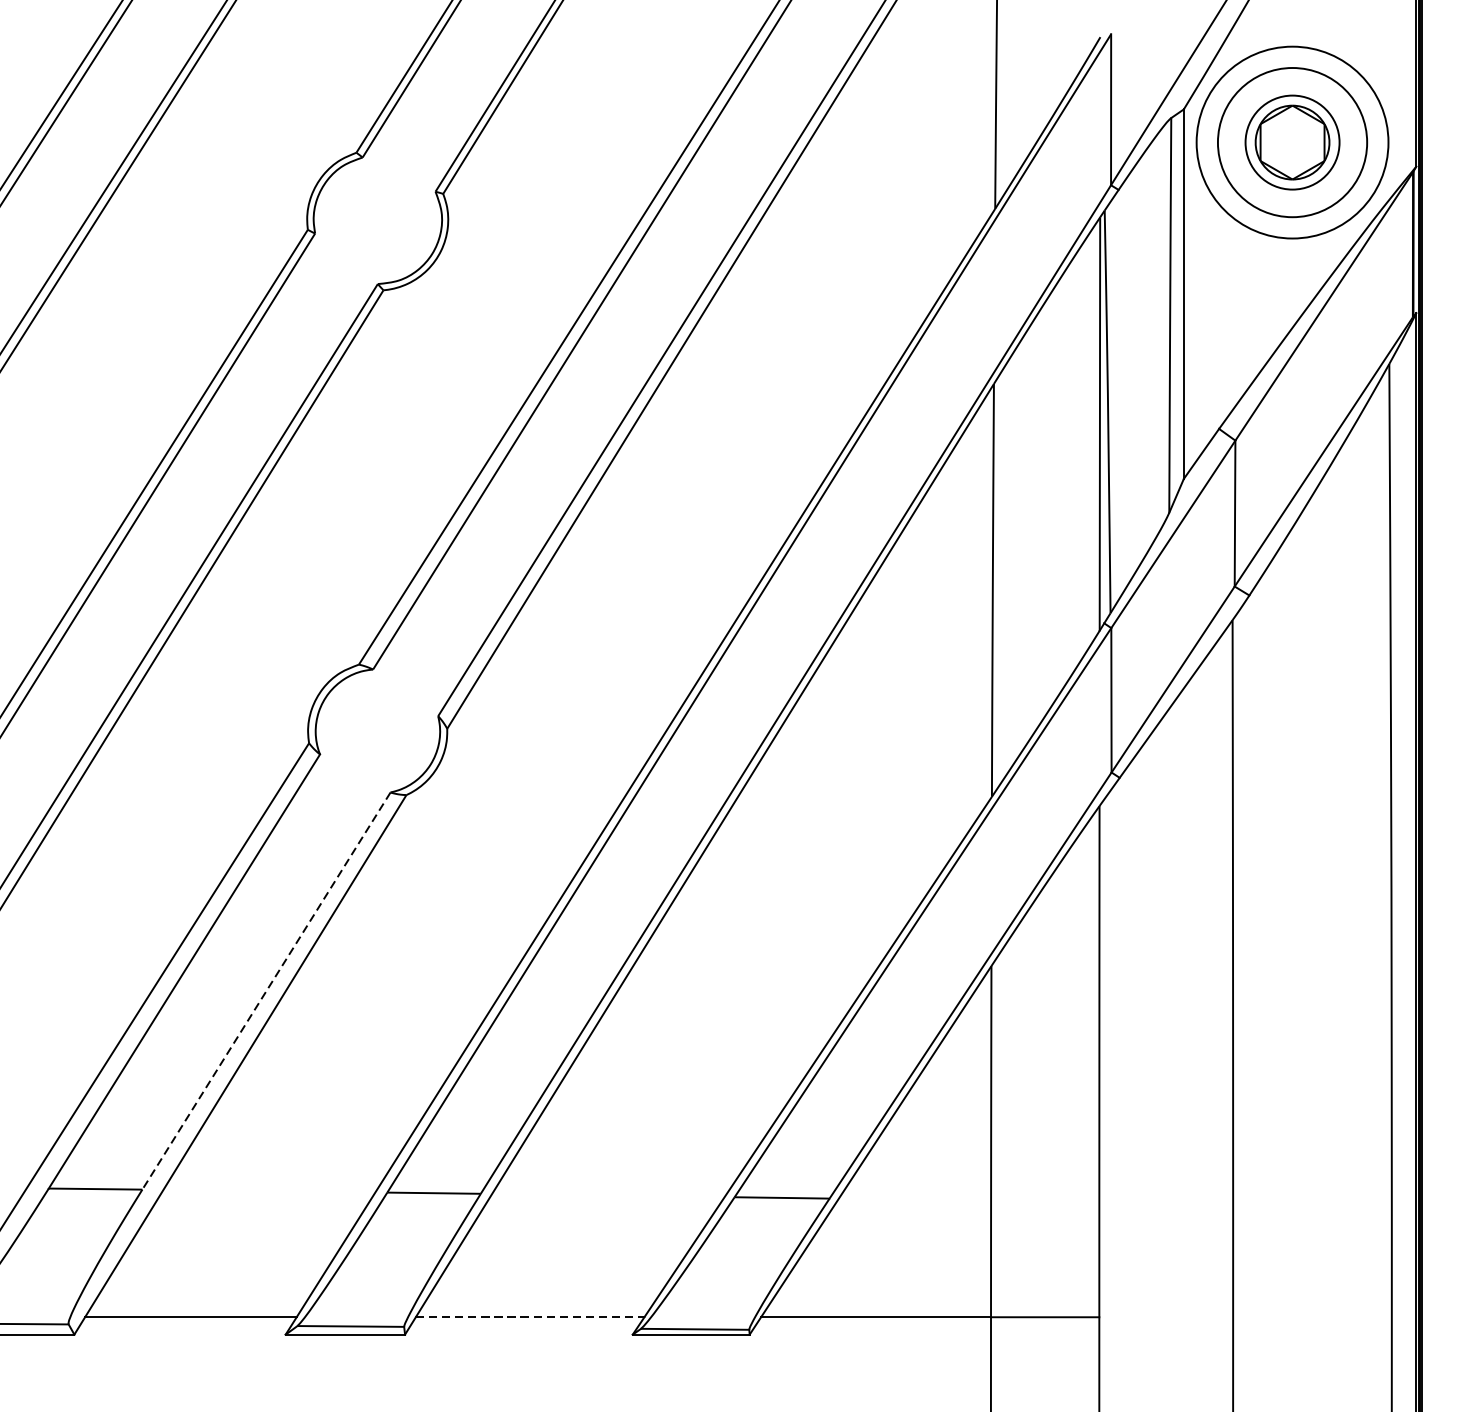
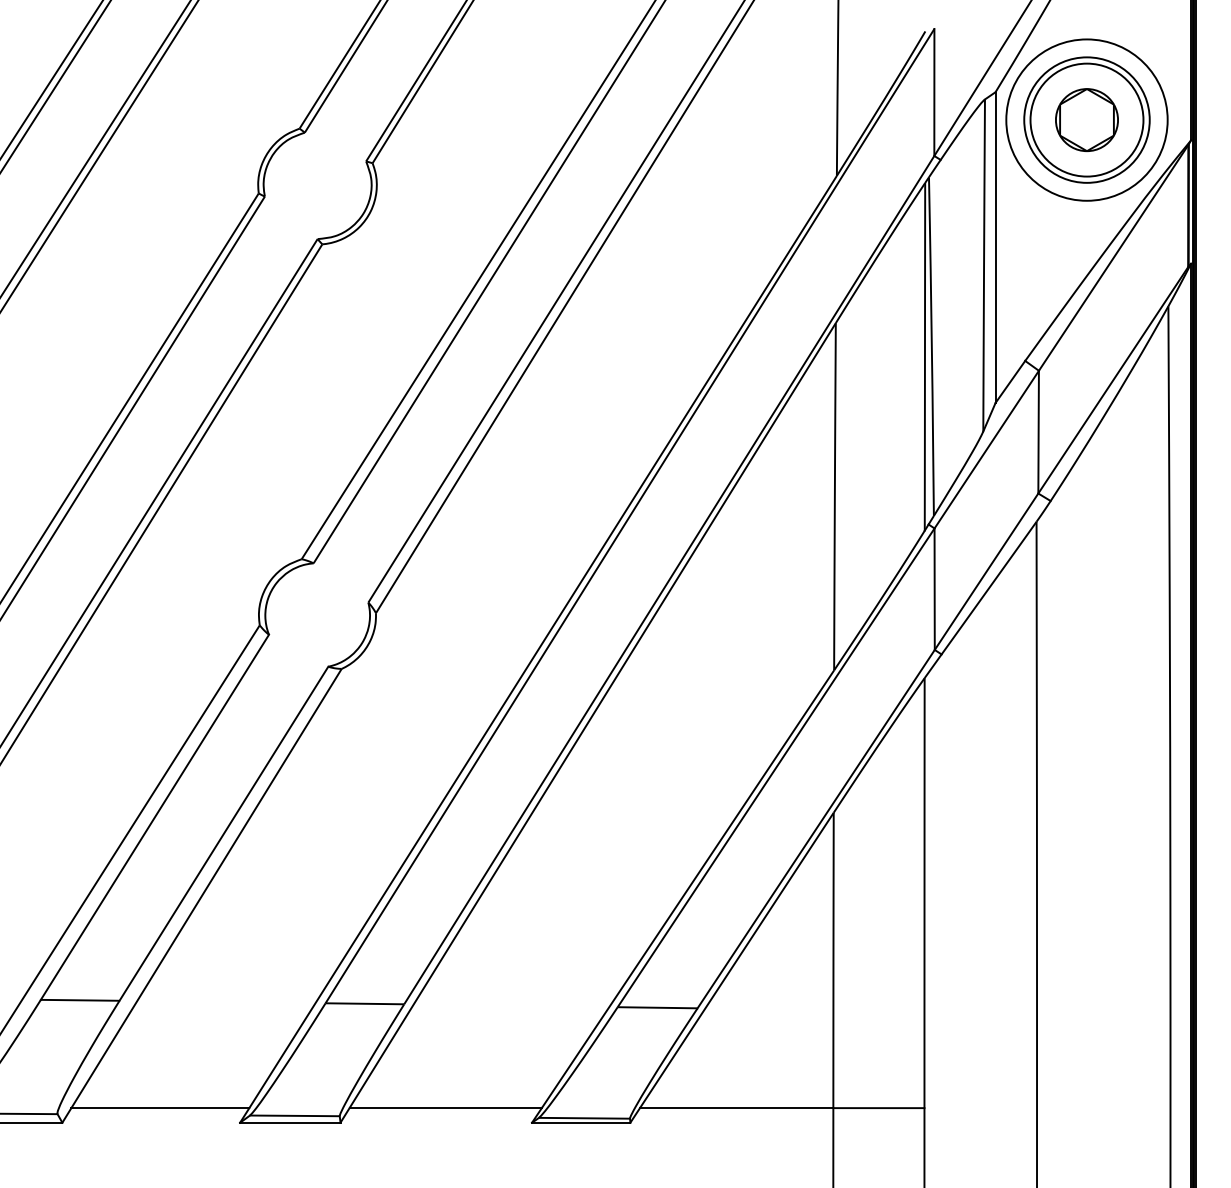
circle: (1291, 141) -> (1086, 119), size x1.43
line: (265, 990) -> (223, 833), dashed -> solid
line: (531, 1317) -> (446, 1108), dashed -> solid

